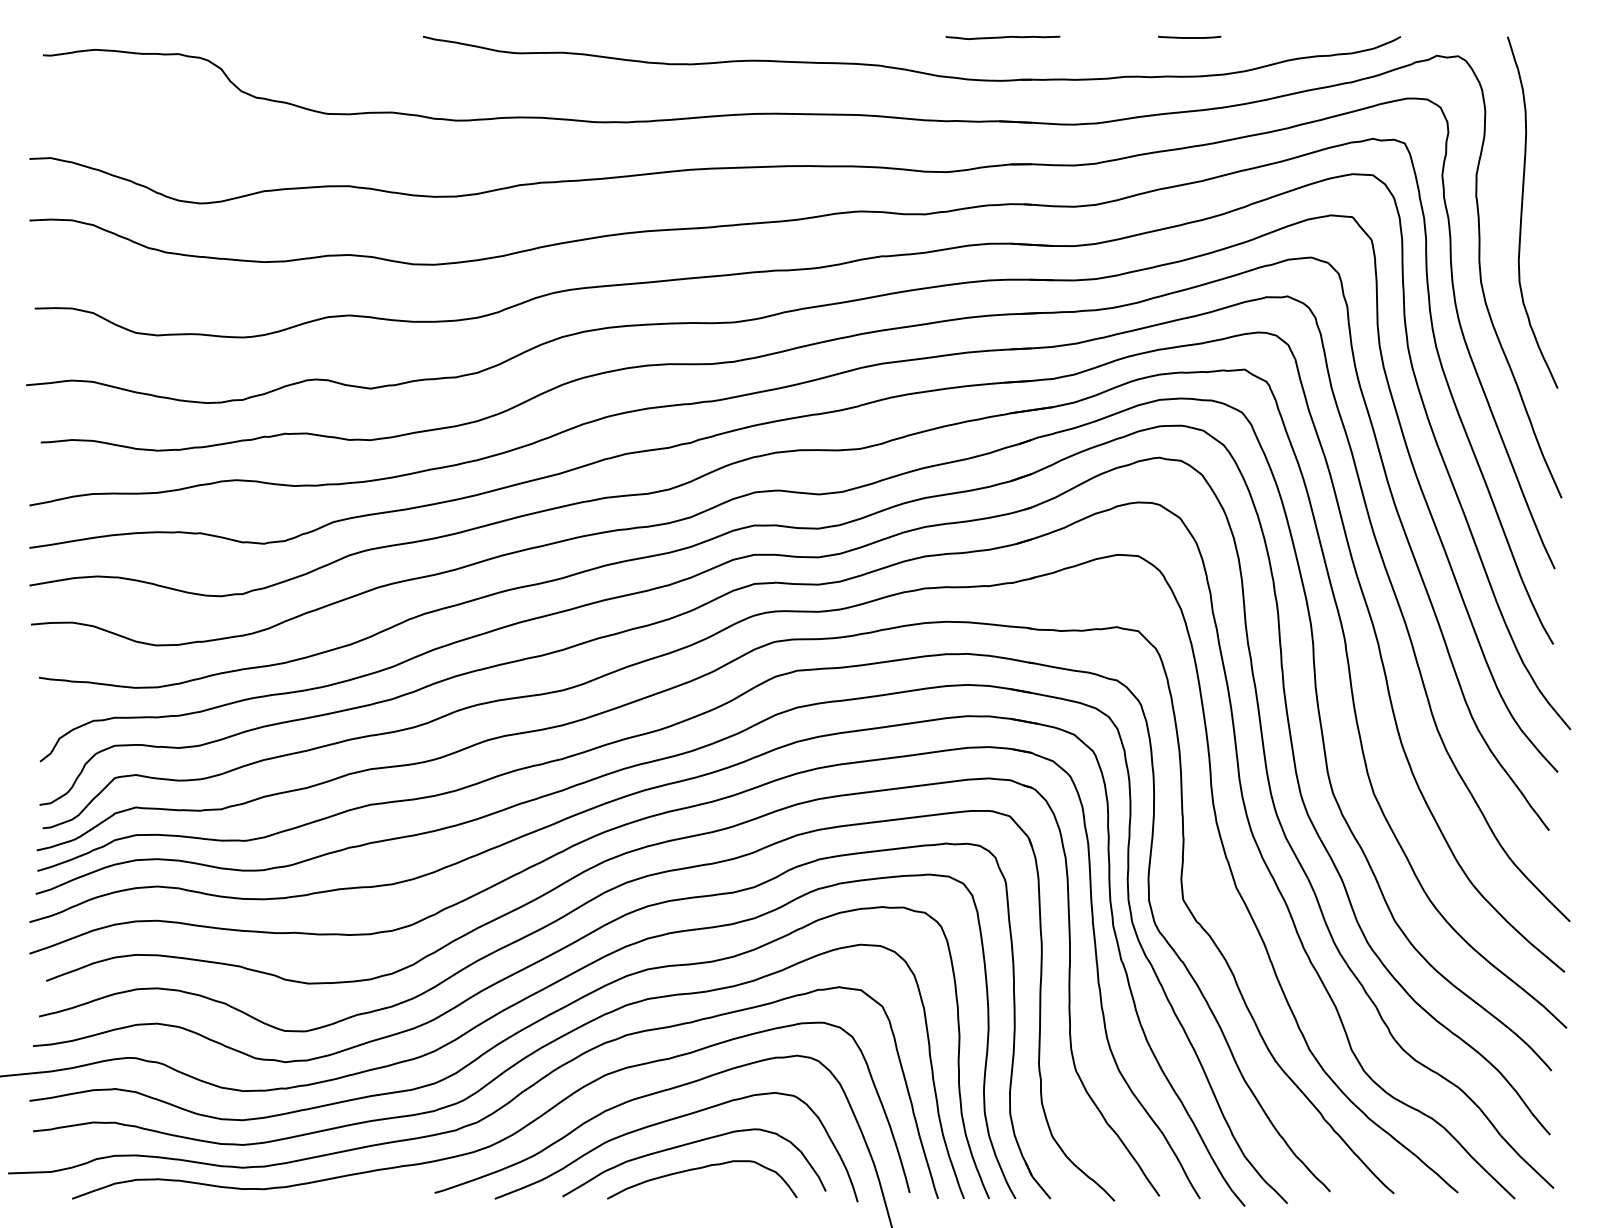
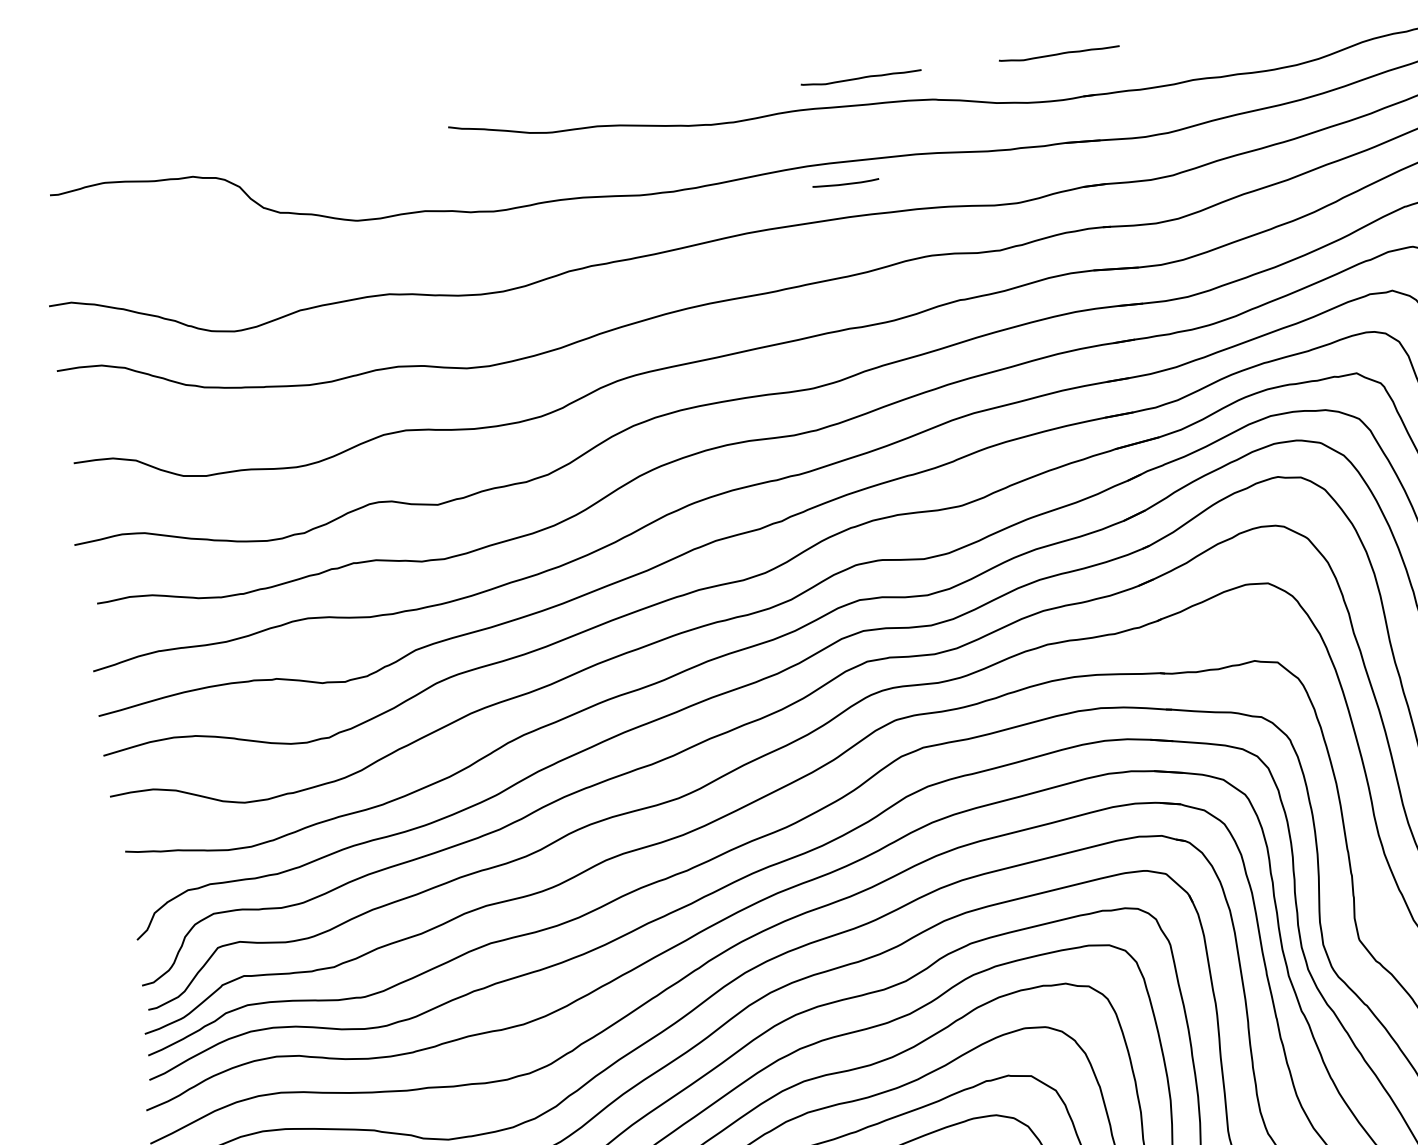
curve: (814, 37) -> (860, 78), added
curve: (1189, 37) -> (845, 183), moved

